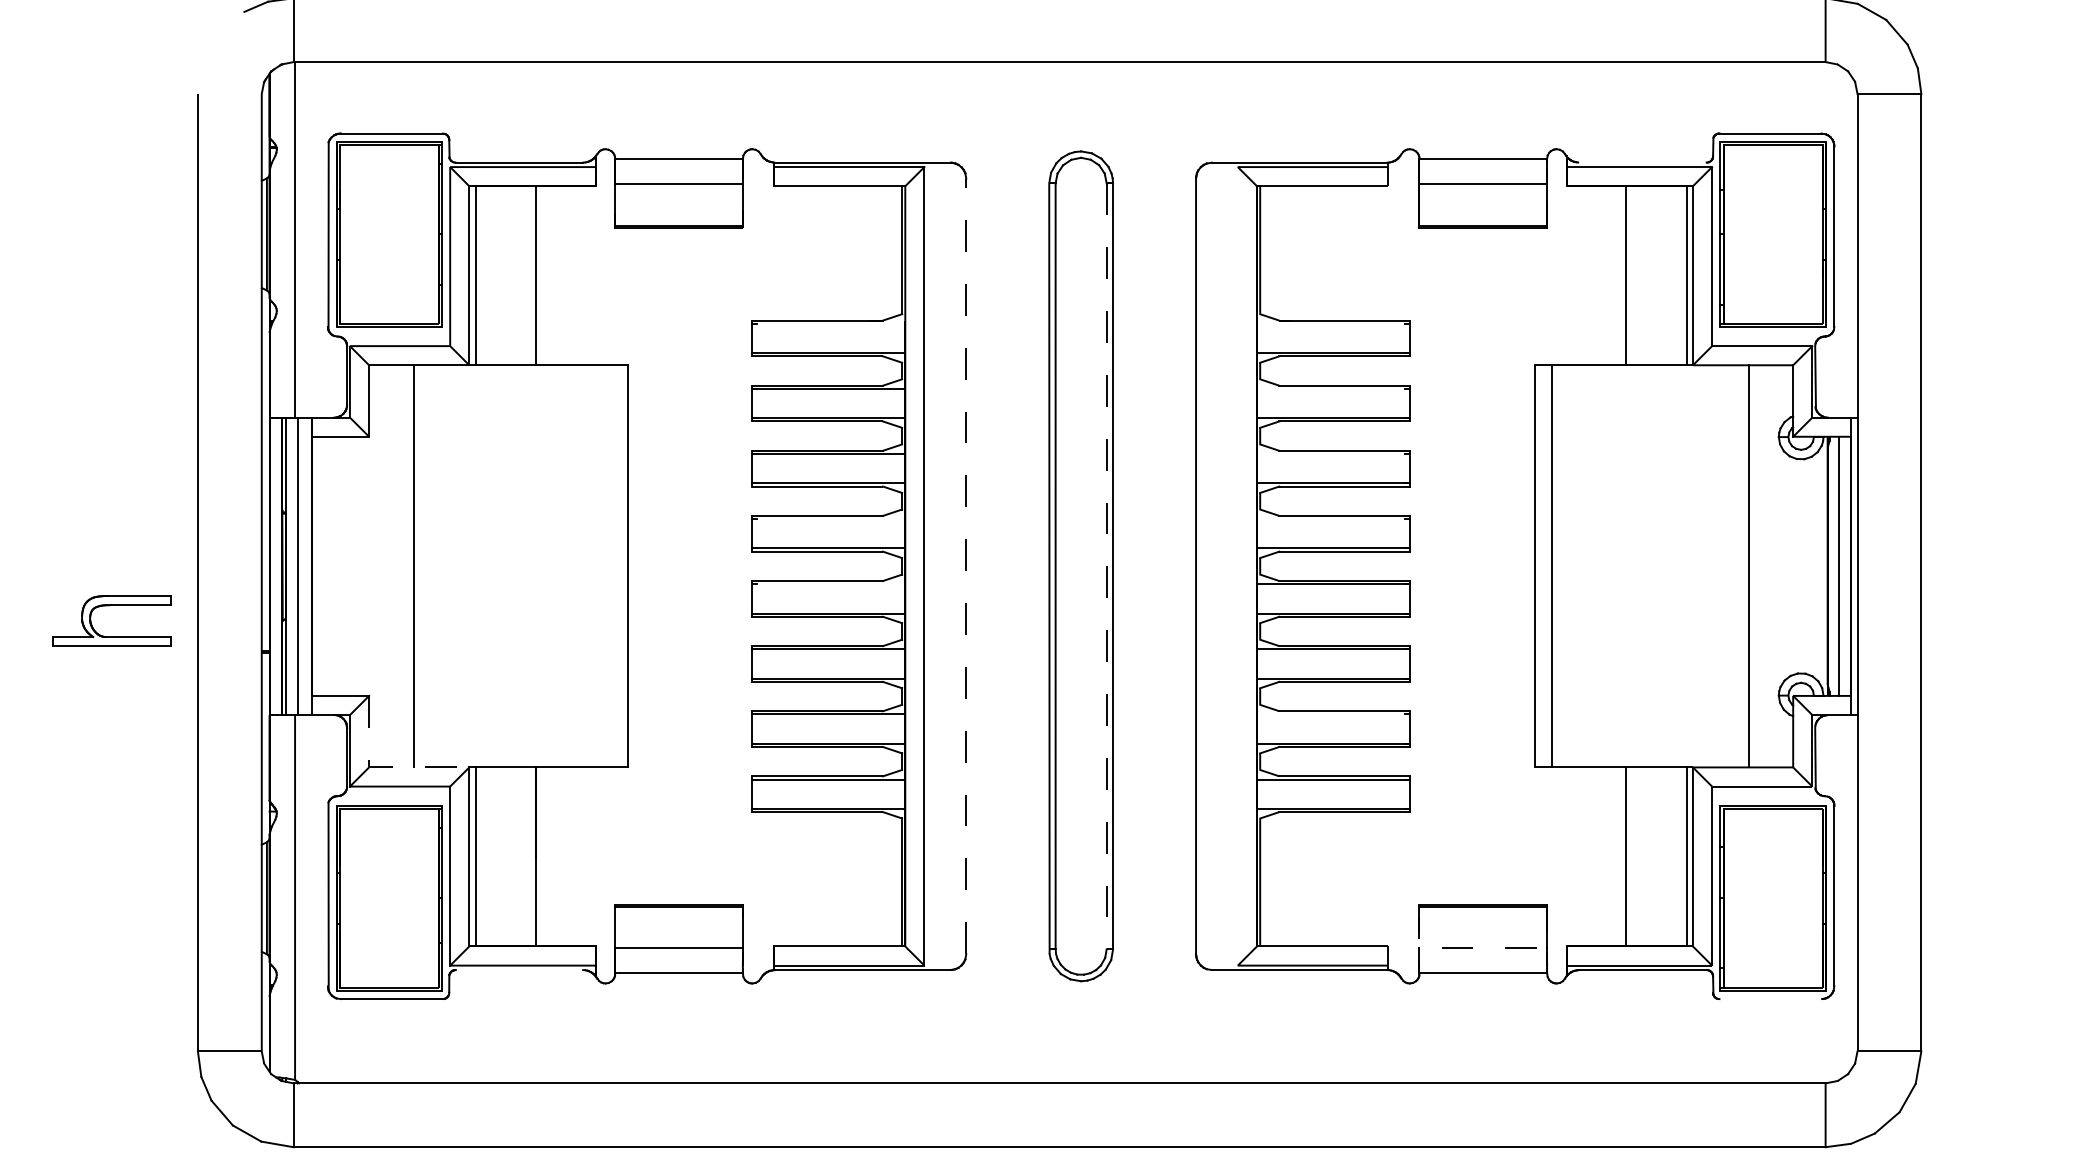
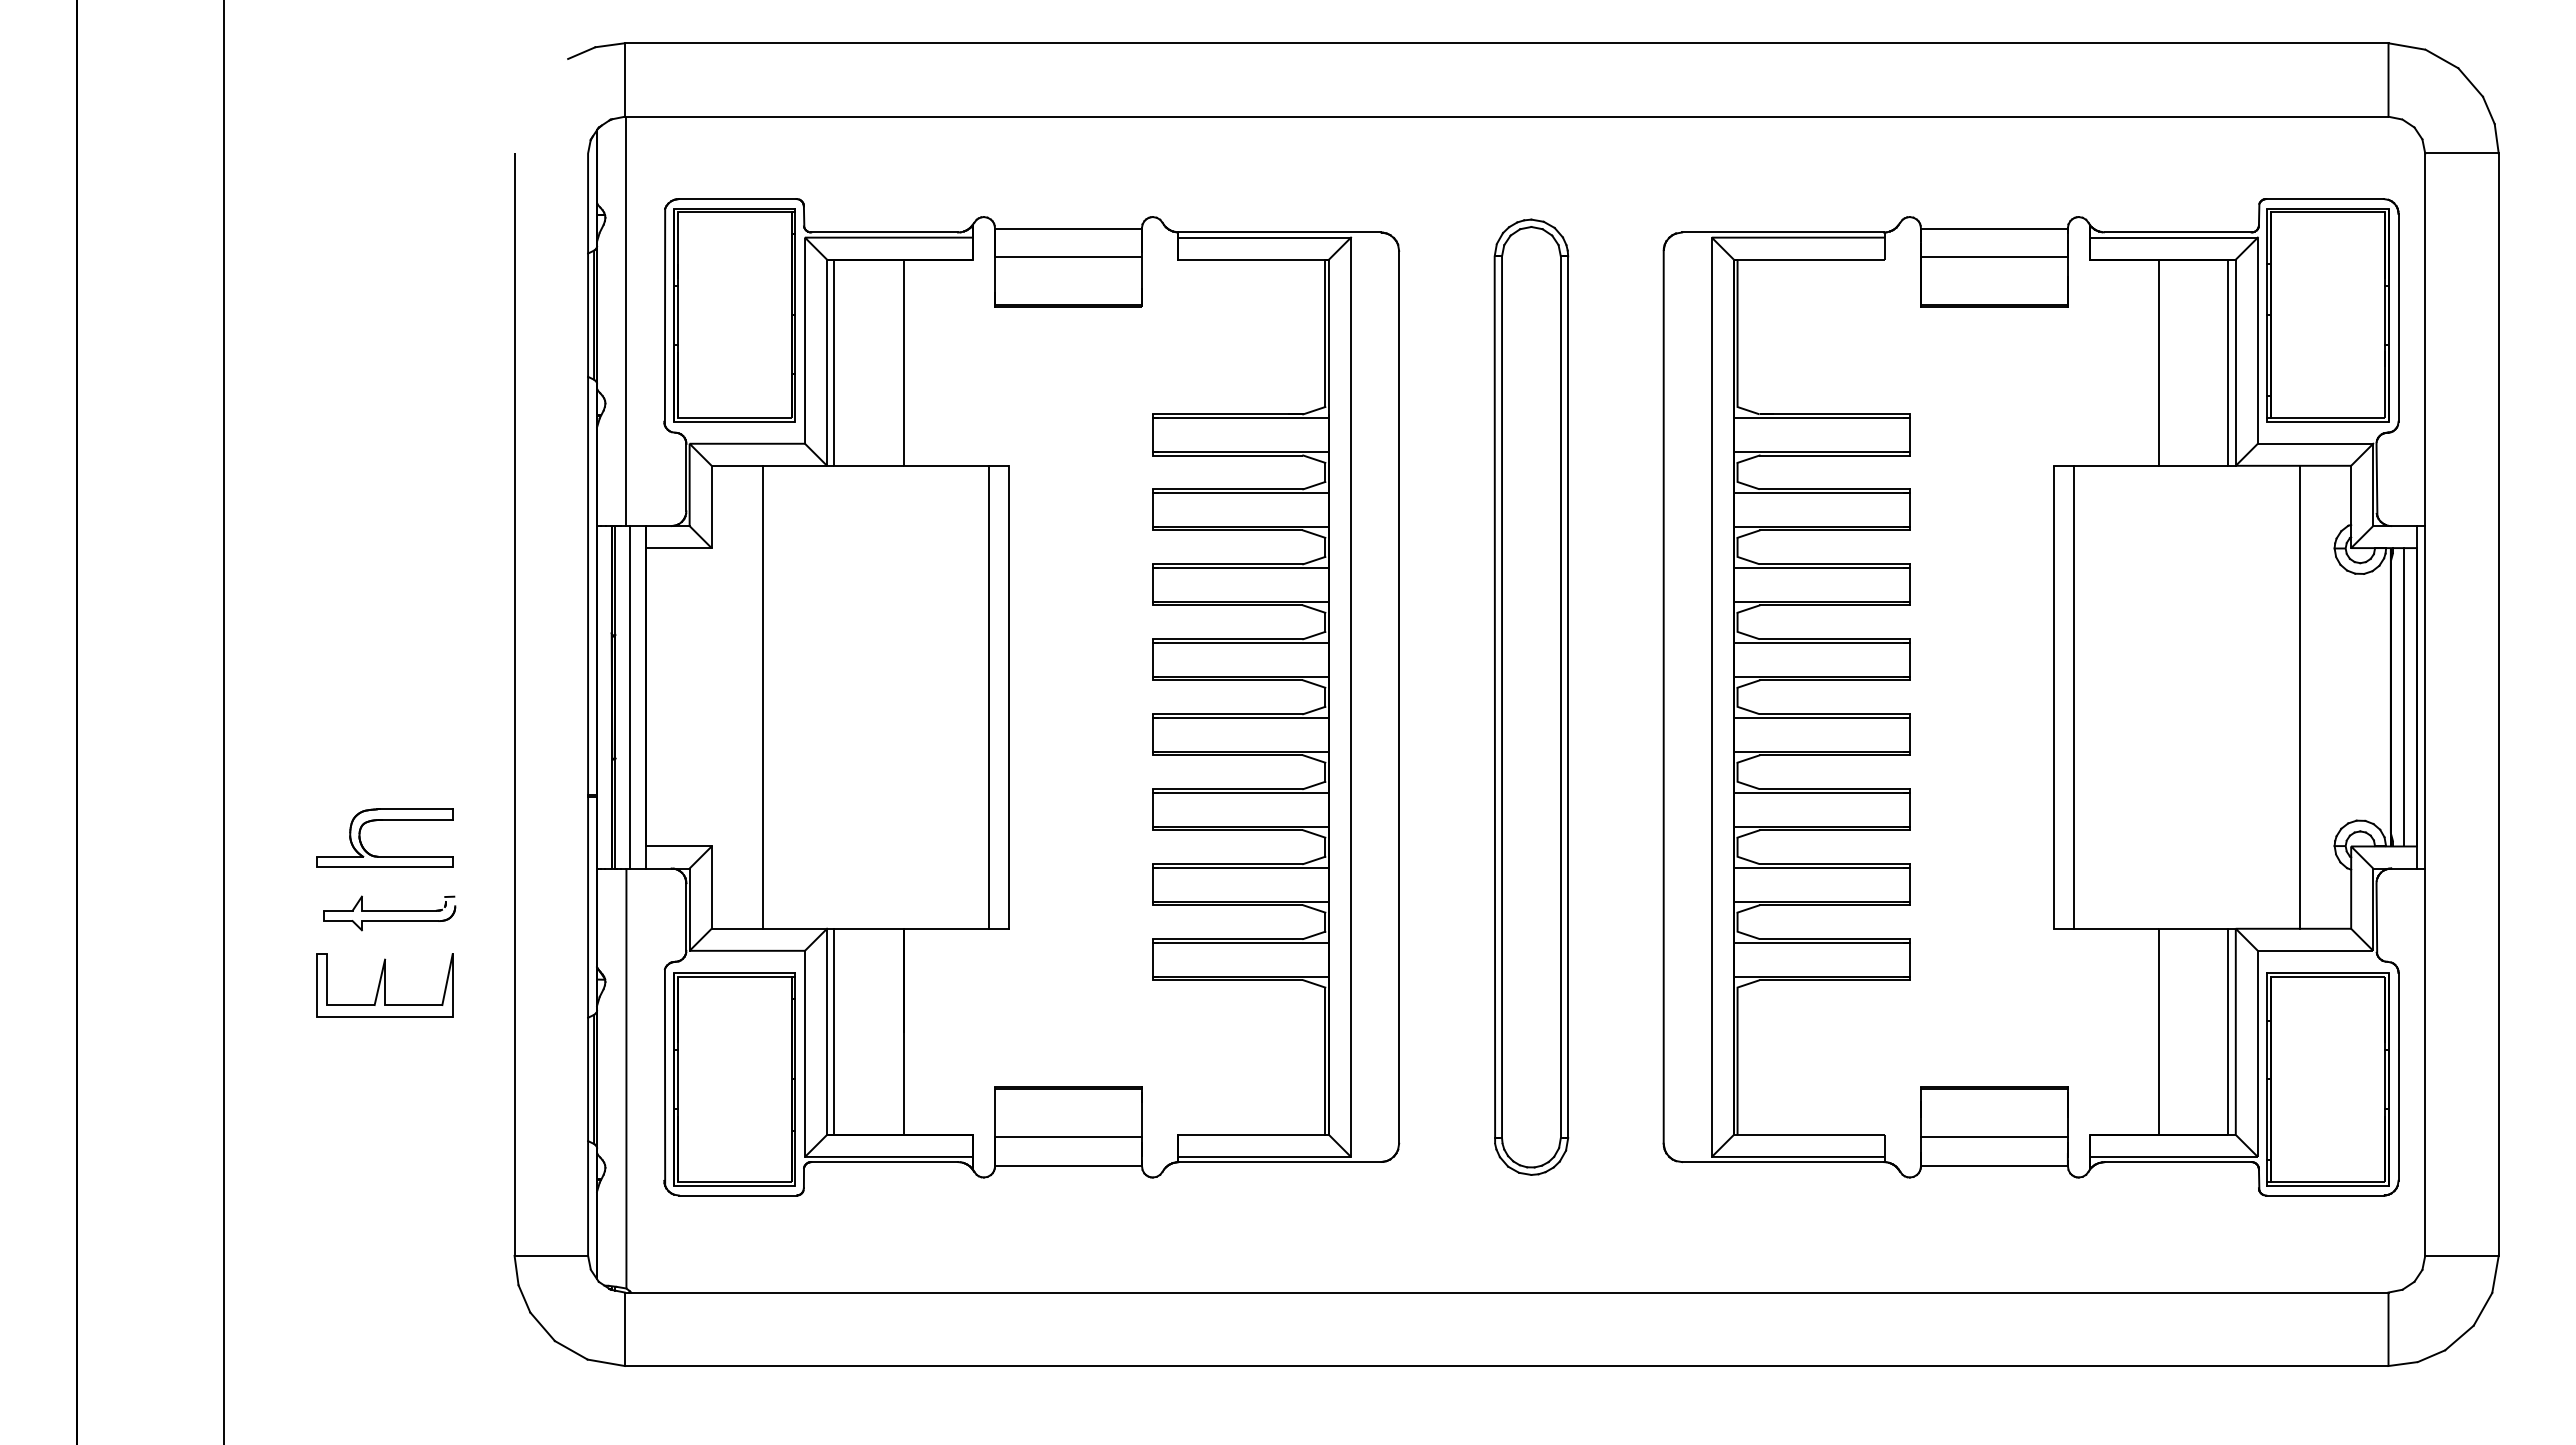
line: (1642, 162) -> (2177, 232), added
line: (828, 324) -> (1240, 418), added
line: (1333, 324) -> (1821, 418), added
line: (1333, 389) -> (1821, 493), added
line: (1333, 453) -> (1821, 567), added
line: (828, 518) -> (1240, 642), added
line: (1333, 518) -> (1821, 642), added
line: (610, 565) -> (989, 696), added
line: (966, 565) -> (1399, 696), dashed -> solid
line: (1237, 565) -> (1711, 696), added
line: (1106, 568) -> (1560, 699), dashed -> solid
line: (828, 583) -> (1240, 717), added
part: (111, 605) -> (384, 820), moved
line: (1333, 714) -> (1821, 867), added
part: (89, 754) -> (389, 913), added
line: (382, 767) -> (727, 928), dashed -> solid
part: (84, 816) -> (384, 985), added
line: (1461, 948) -> (1969, 1137), dashed -> solid
line: (519, 970) -> (884, 1162), added
line: (1770, 999) -> (2324, 1195), added

